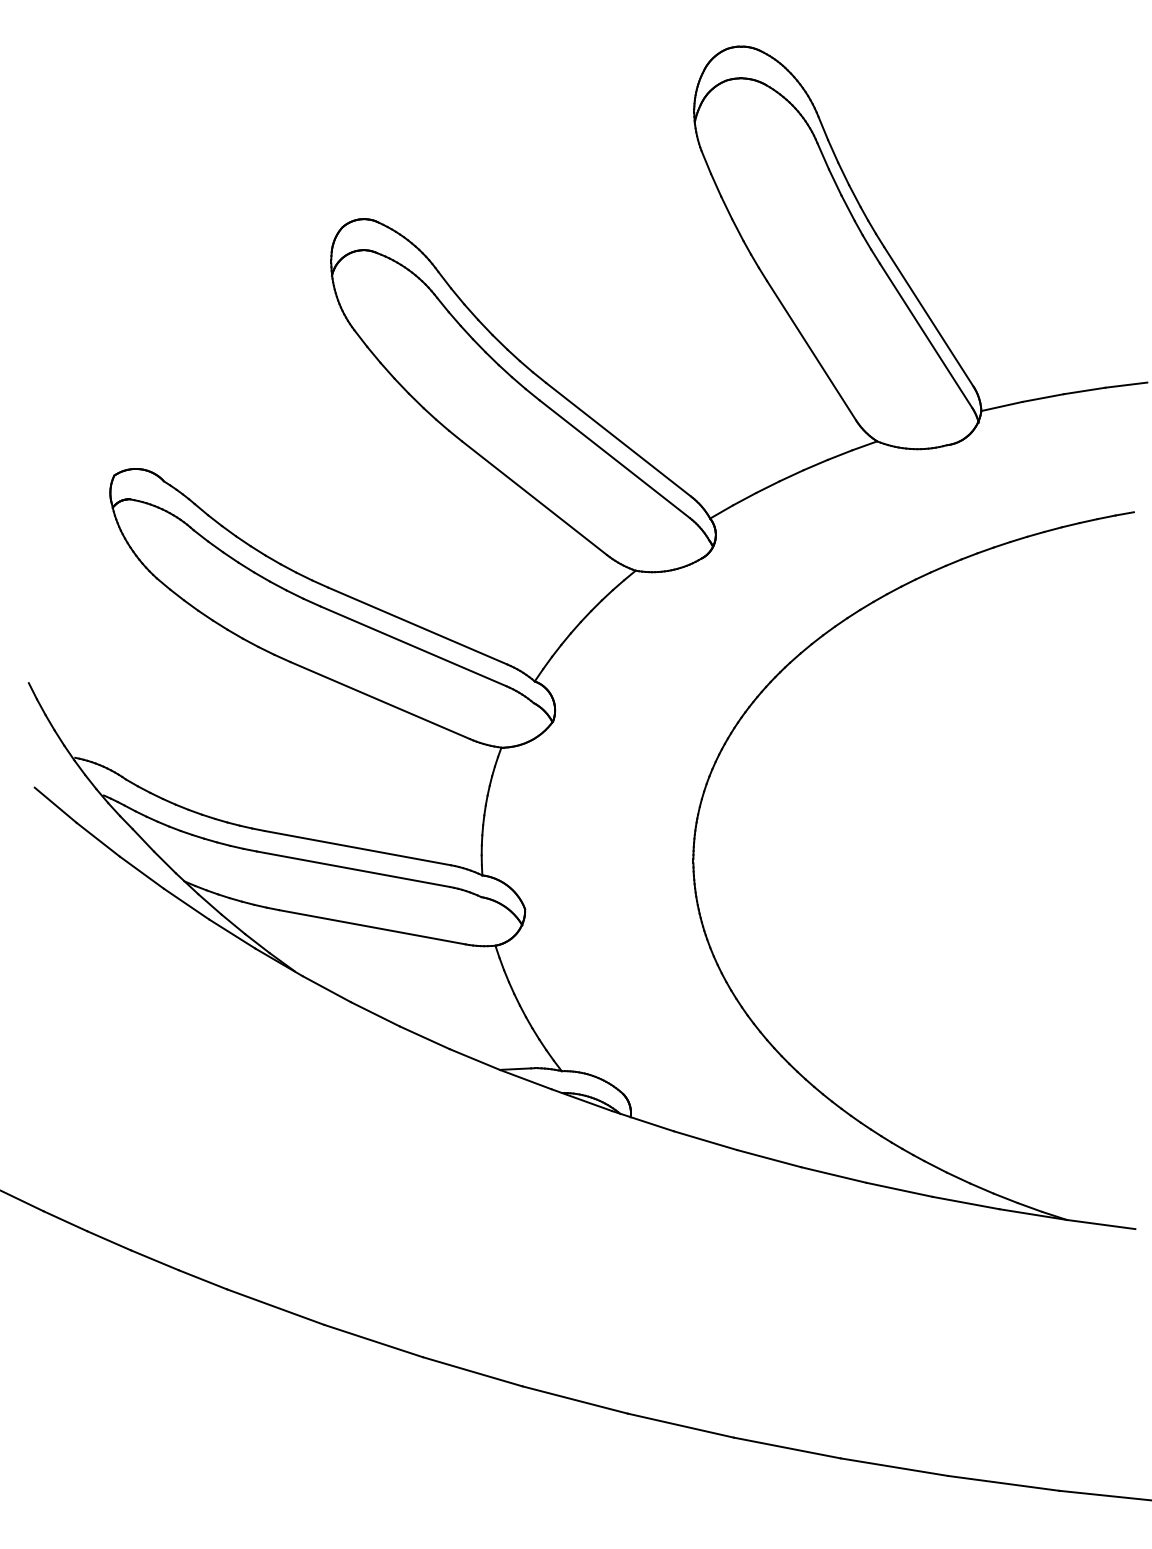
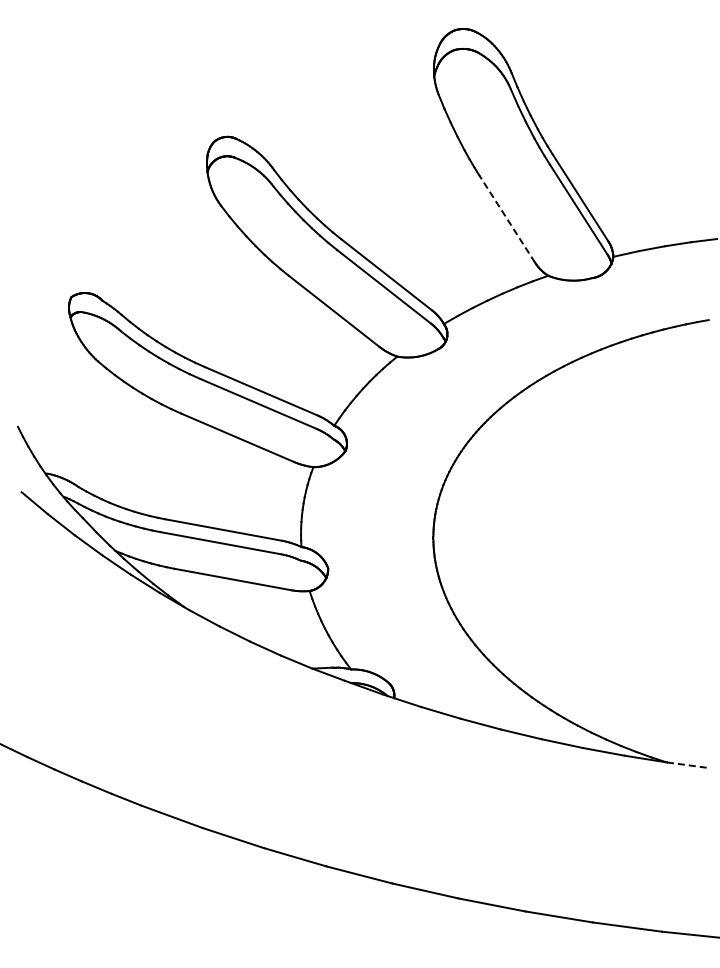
line: (811, 351) -> (507, 219), solid -> dashed
line: (1101, 1224) -> (688, 765), solid -> dashed

